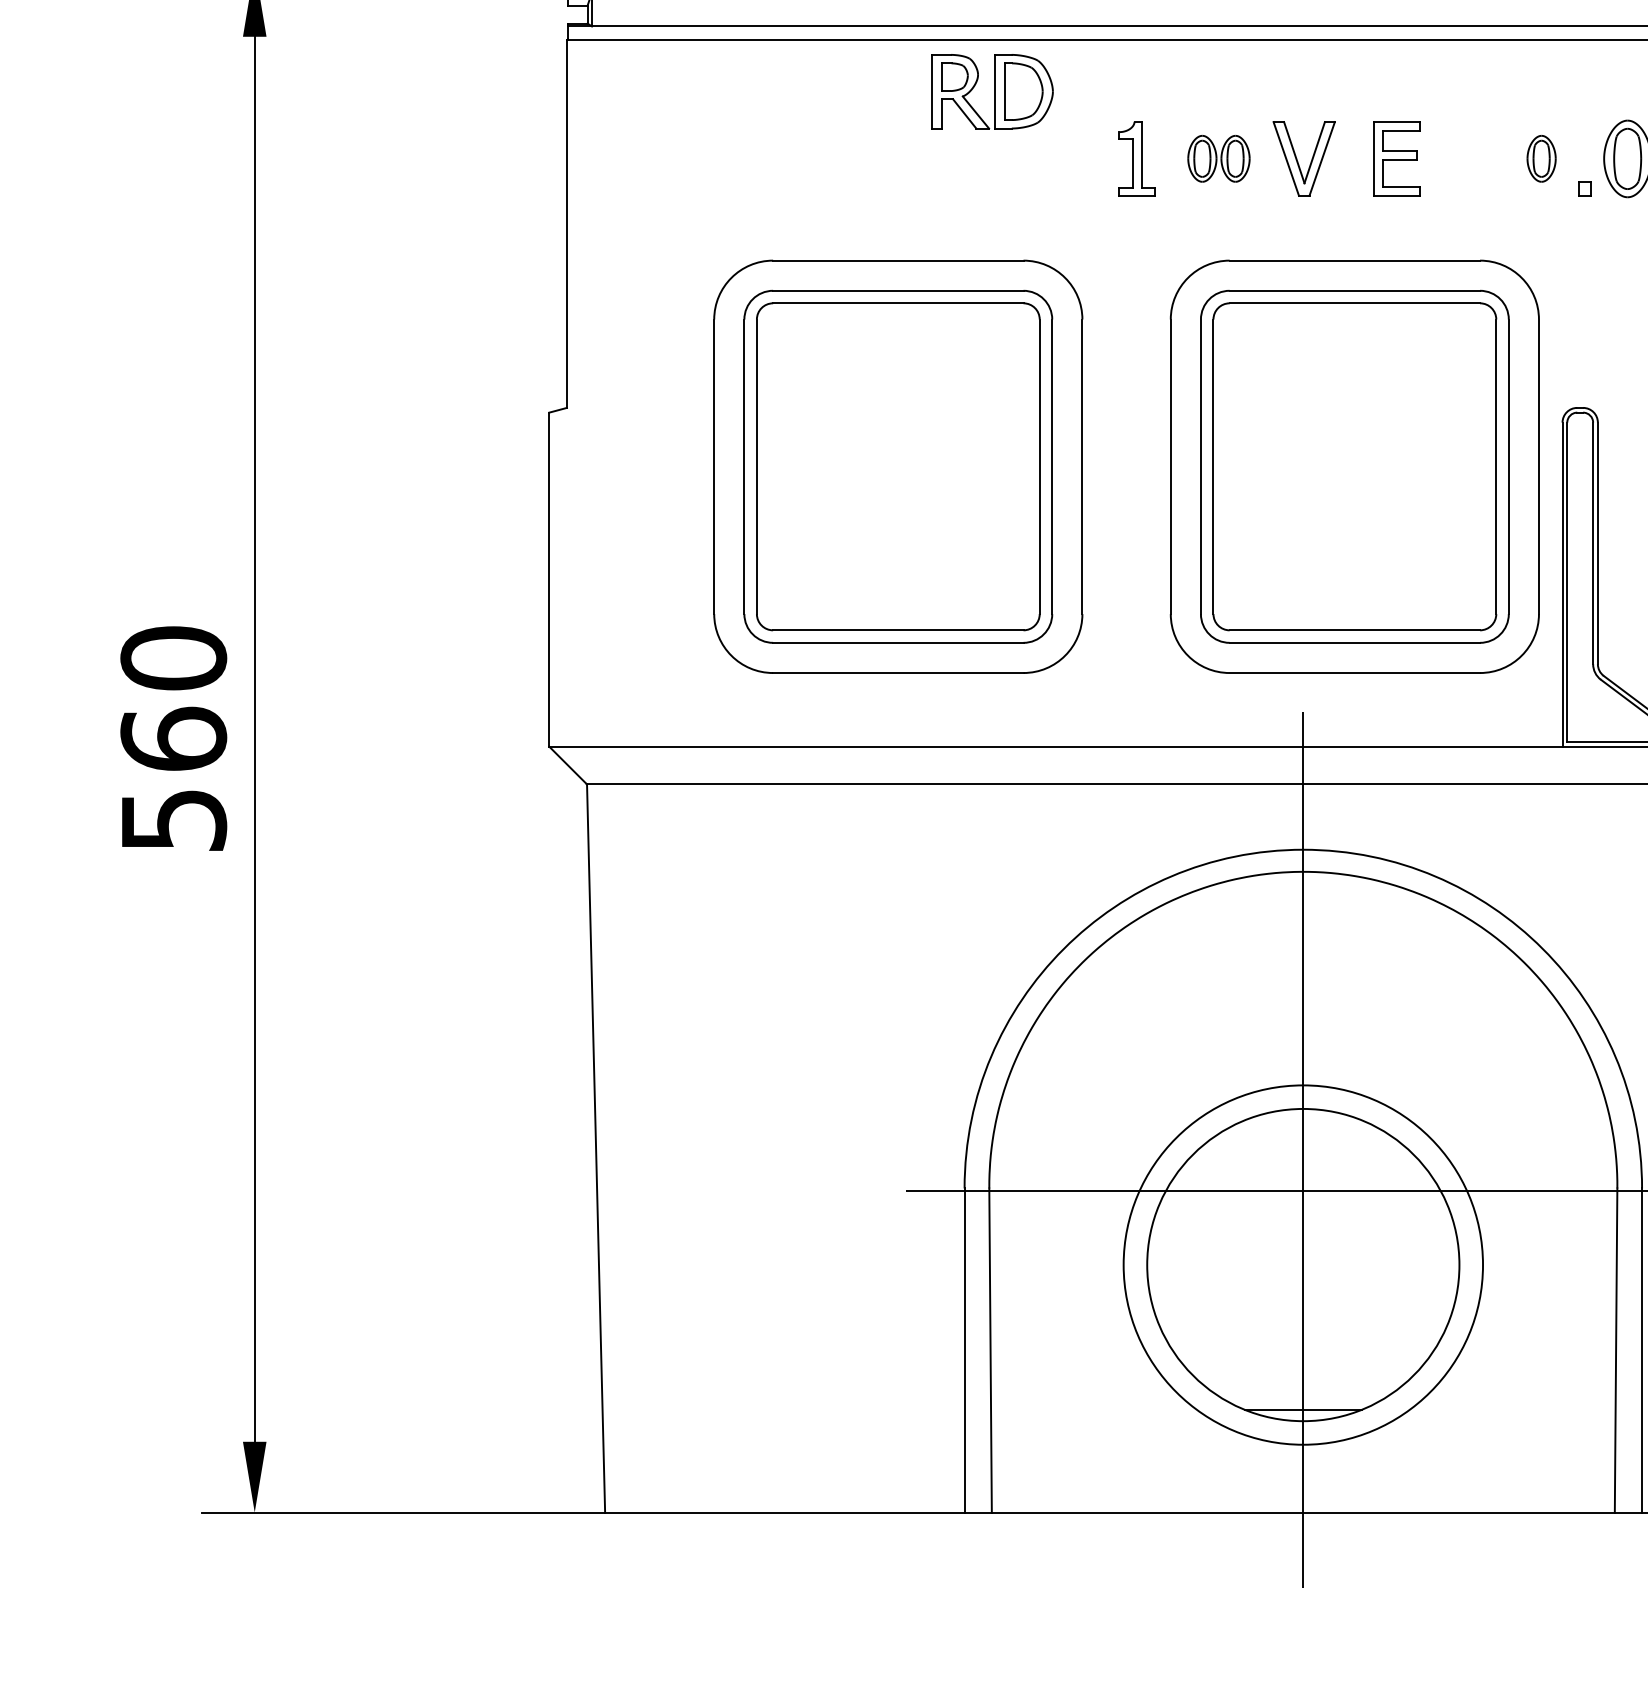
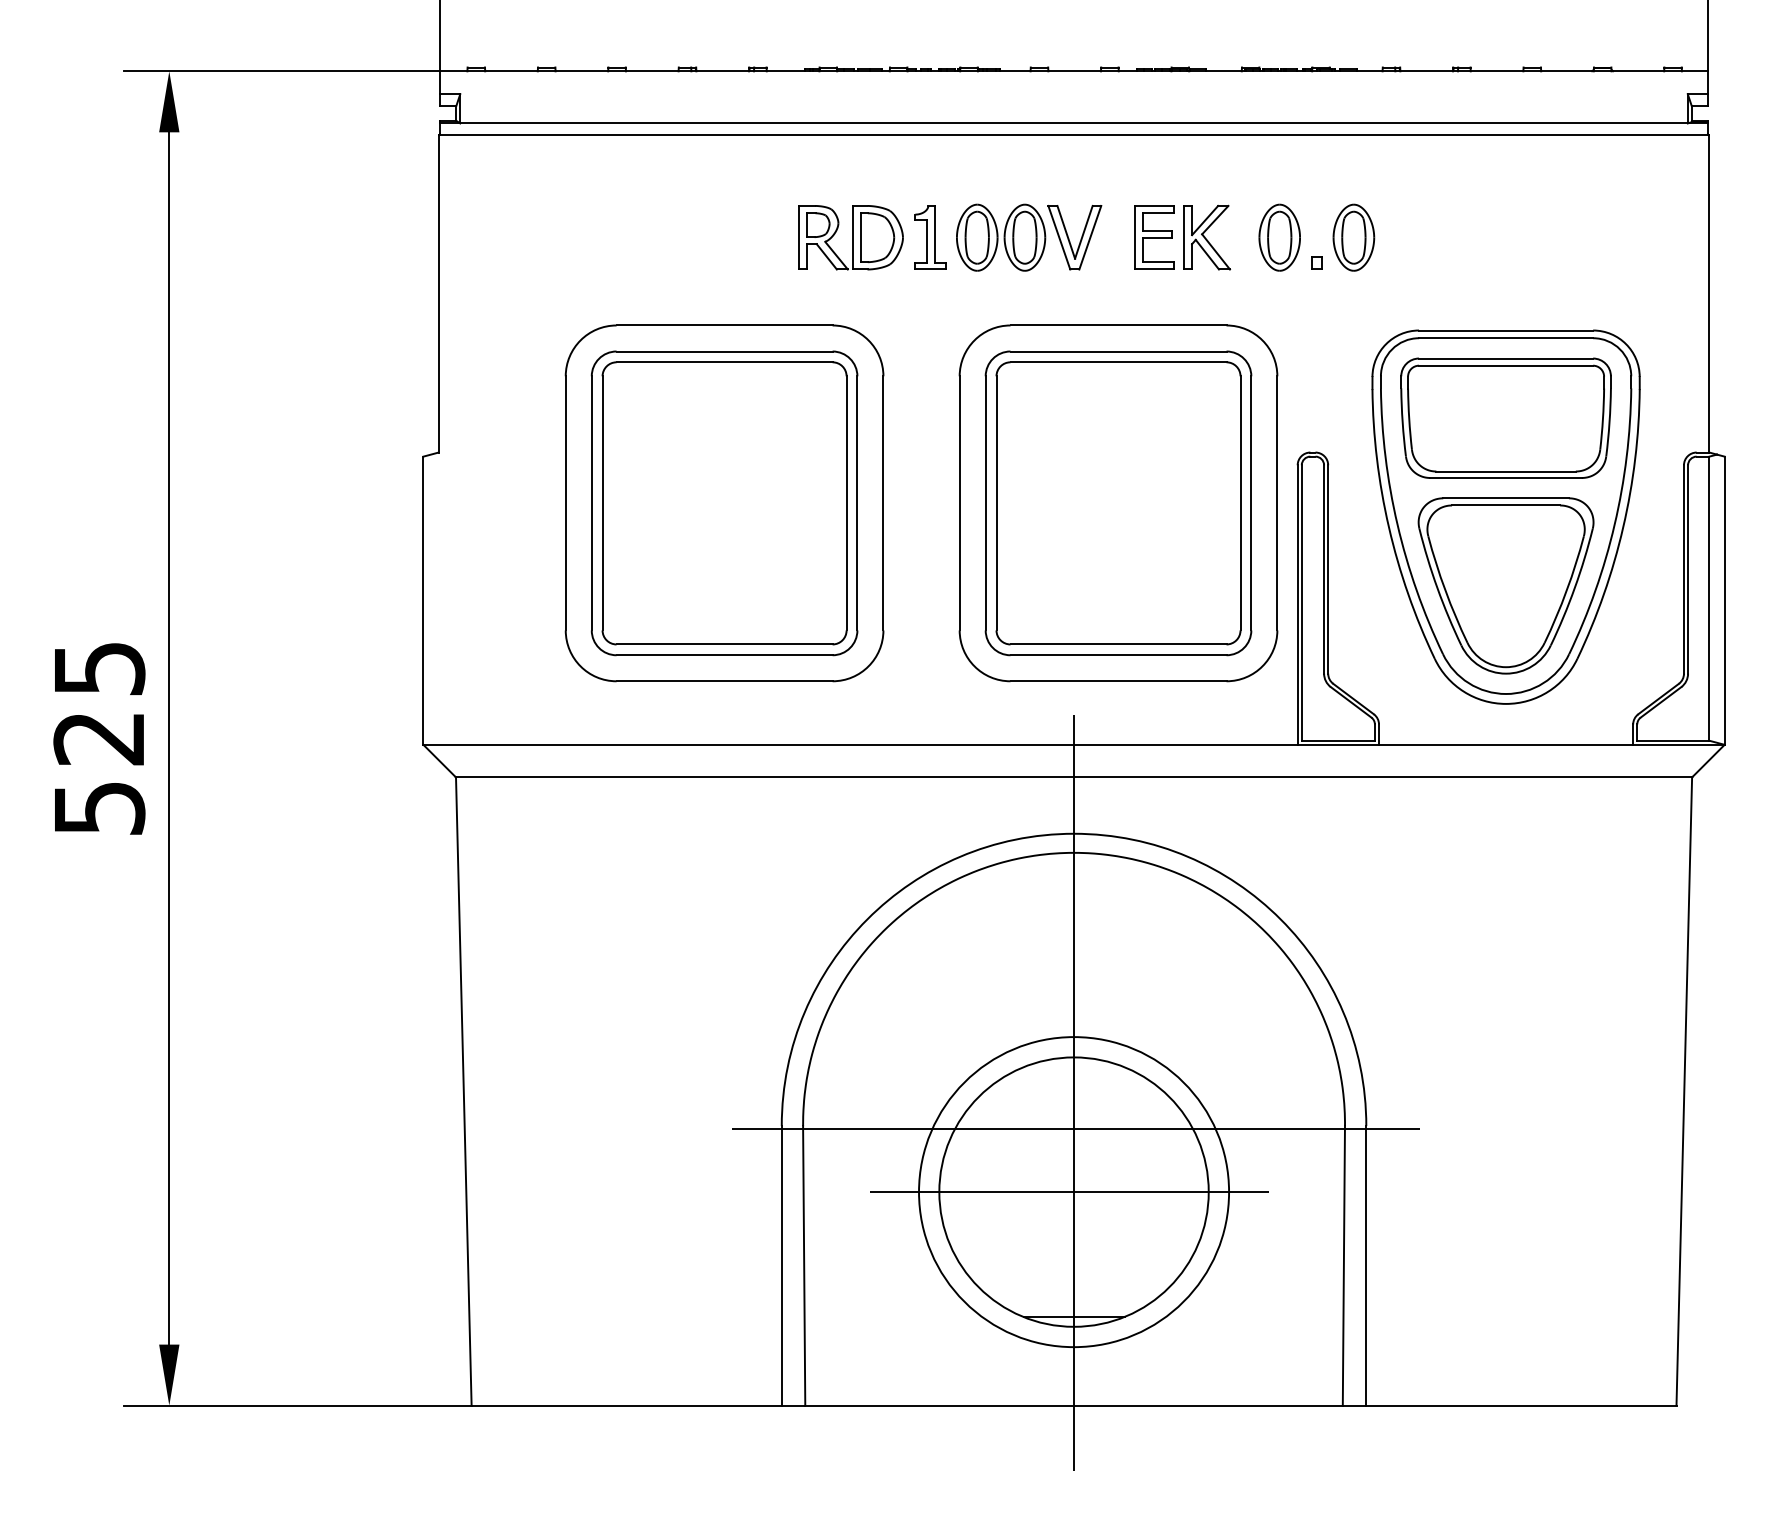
part: (992, 91) -> (850, 237), moved
part: (1219, 158) -> (1001, 237), size x1.67
part: (1458, 158) -> (1207, 237), added
part: (1541, 158) -> (1279, 237), size x1.67
text: (173, 698) -> (99, 703), 560 -> 525
line: (1298, 1265) -> (1069, 1192), added

